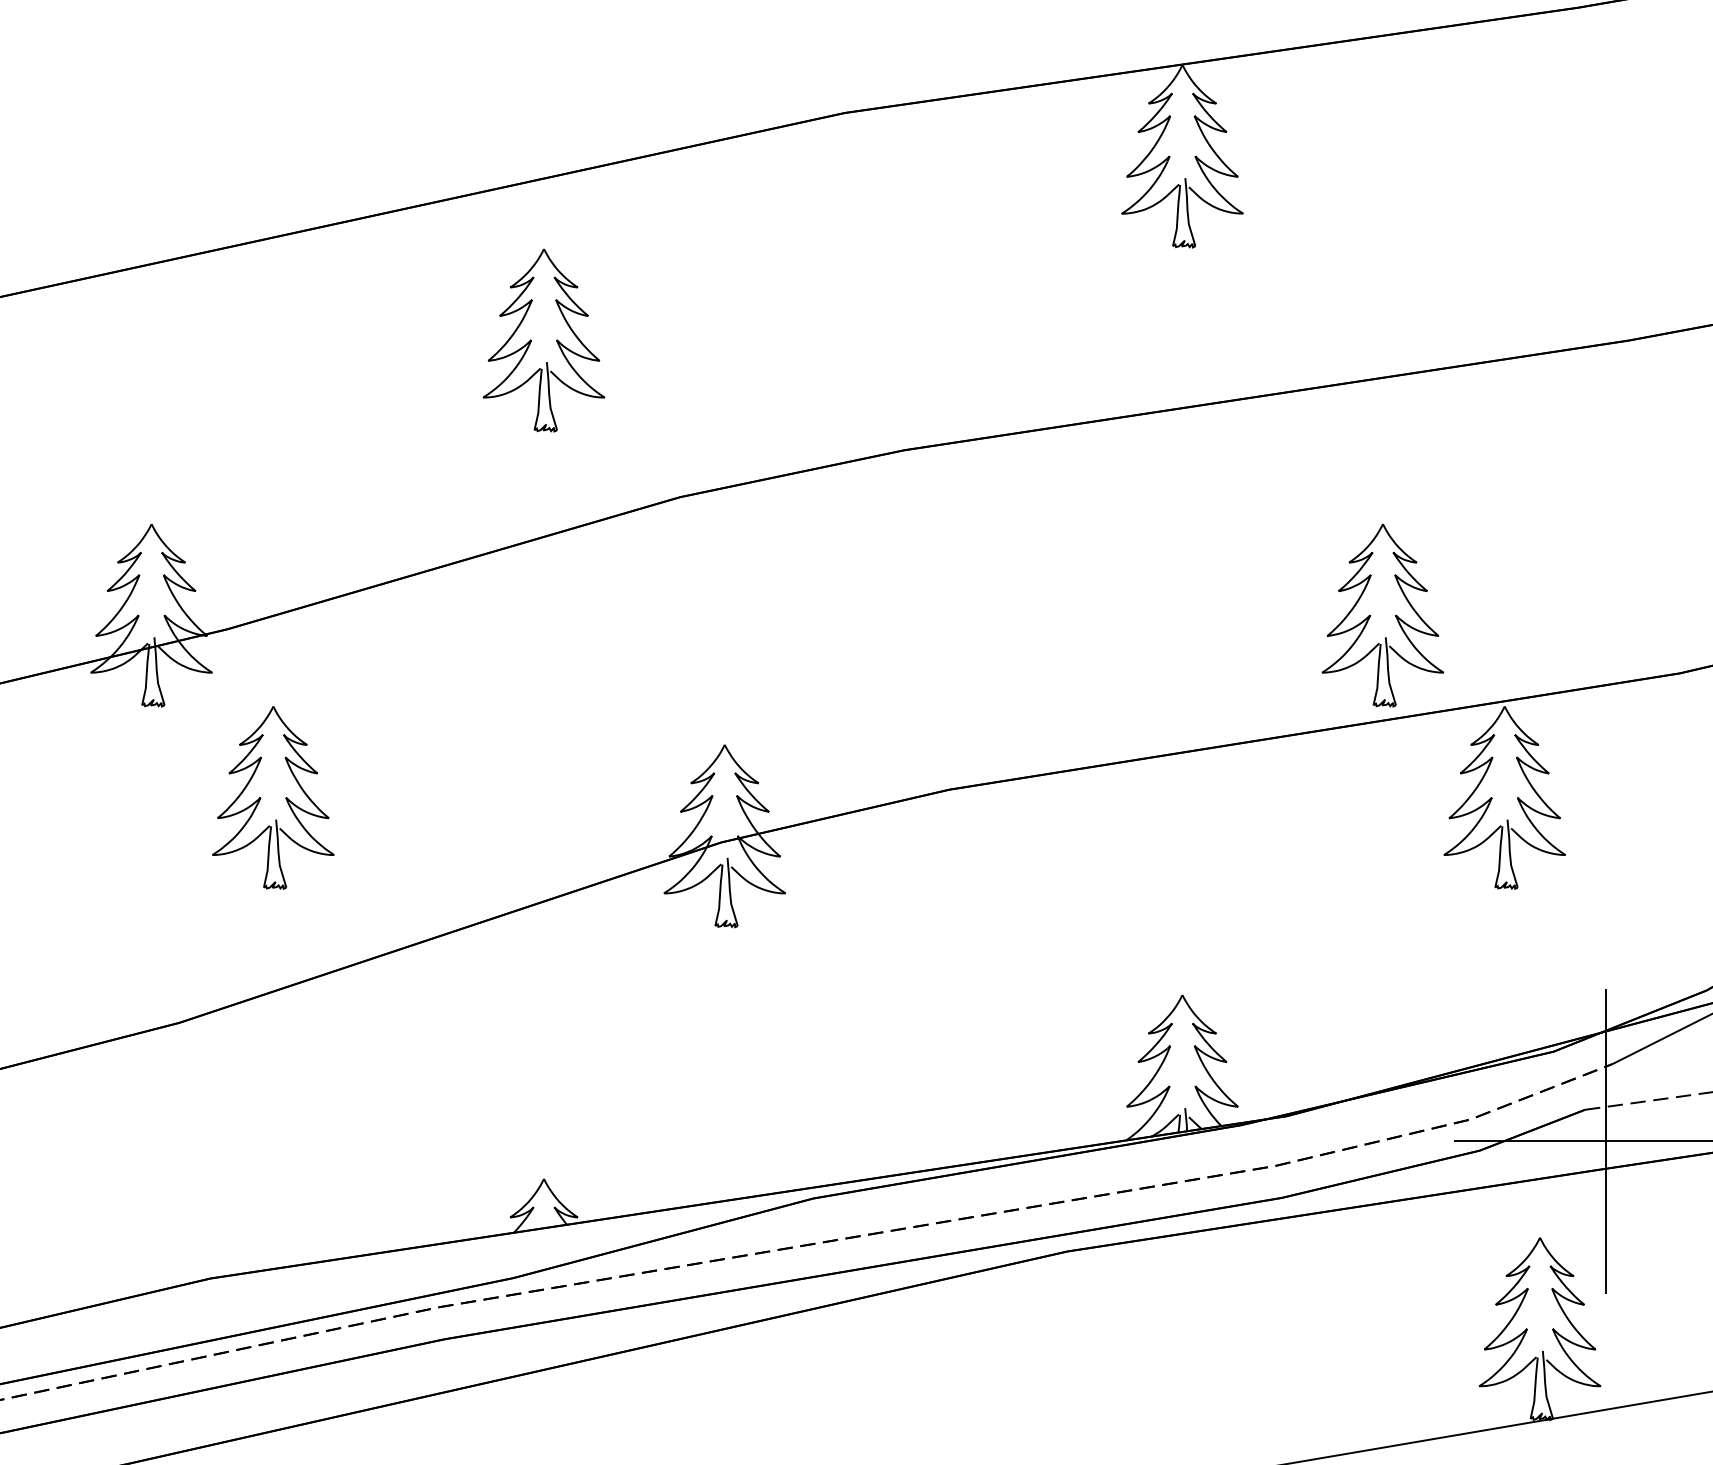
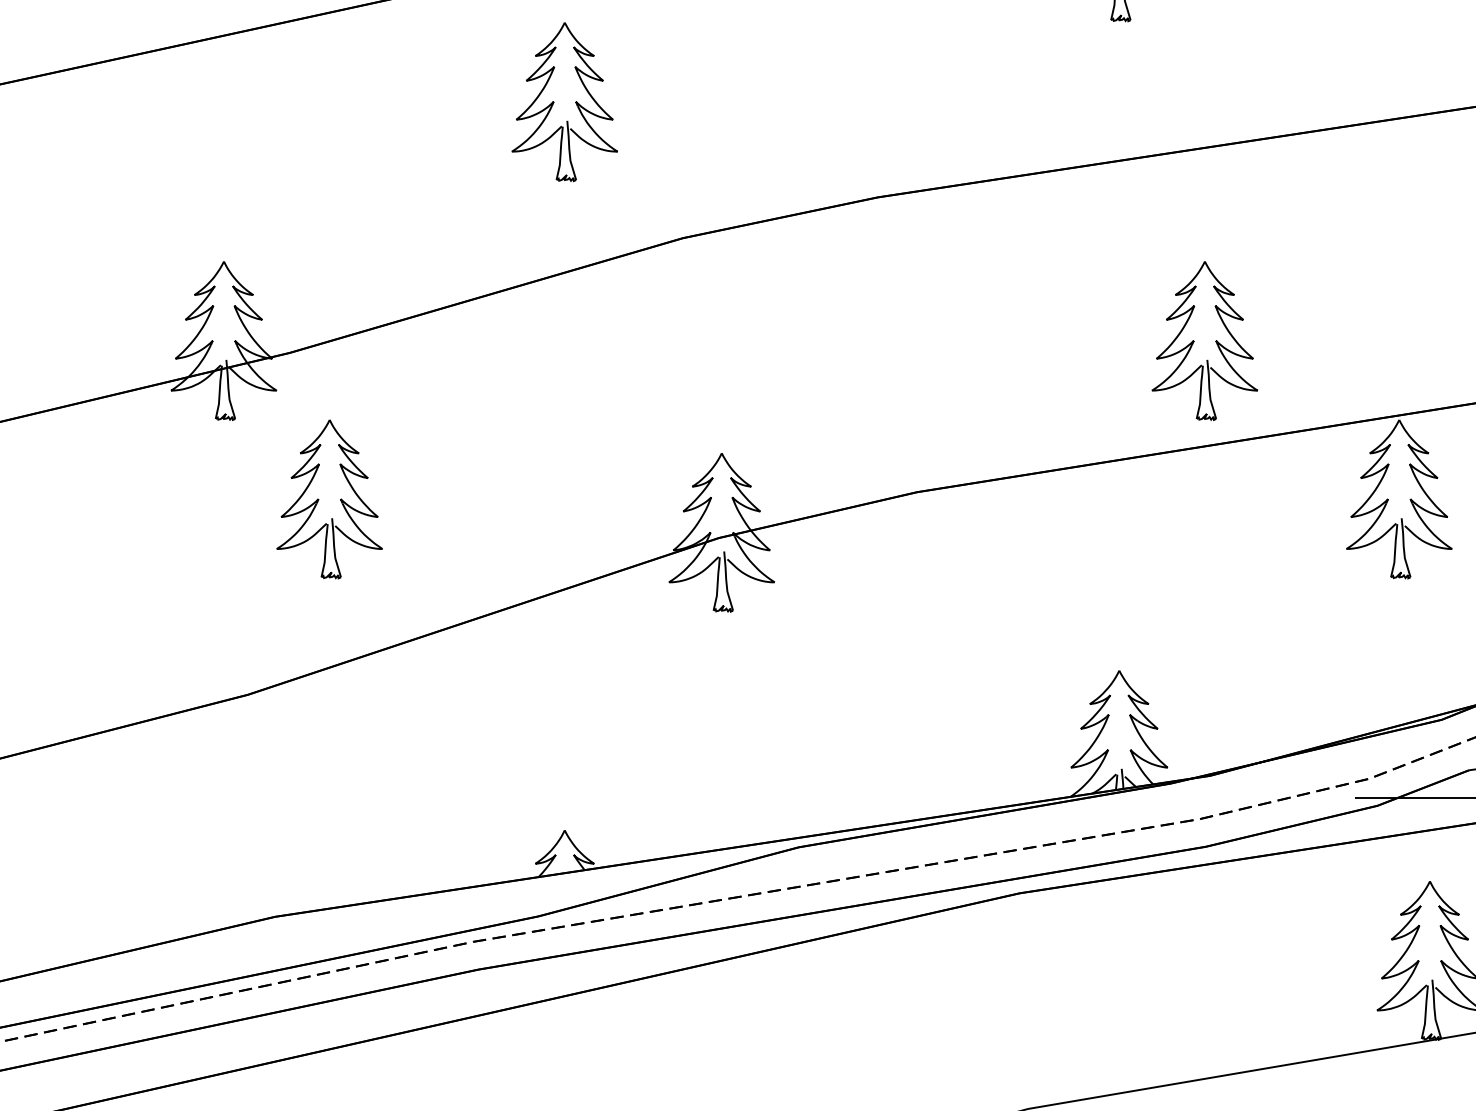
part: (1370, 615) -> (1194, 340), moved

